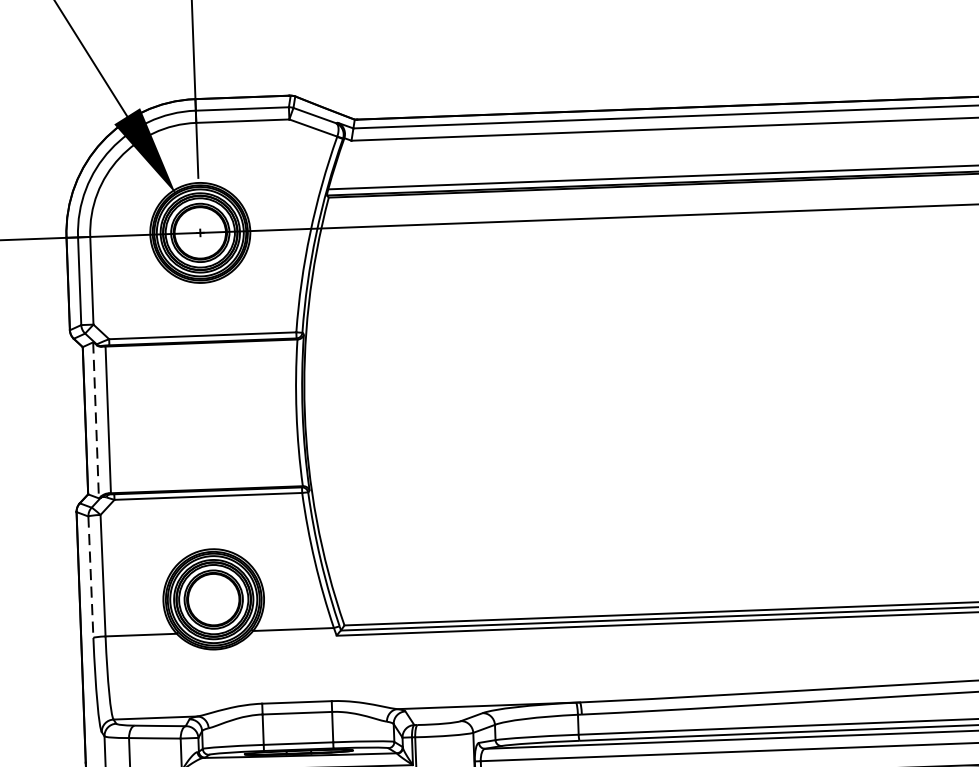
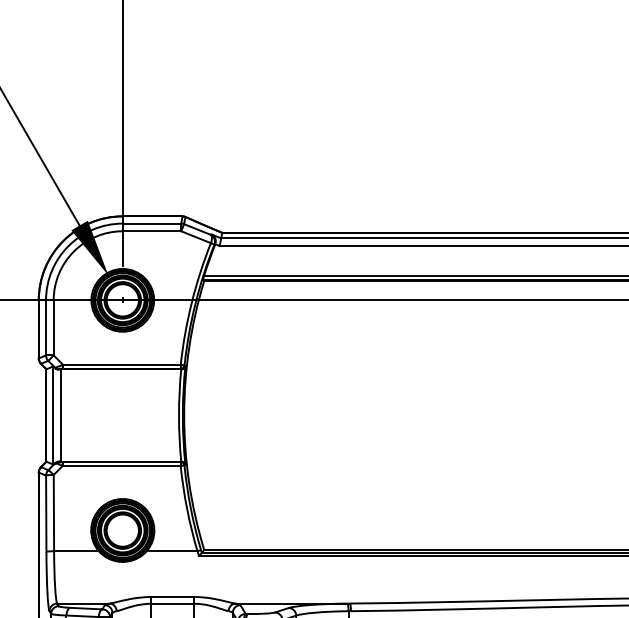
line: (96, 420) -> (53, 415), dashed -> solid
line: (91, 578) -> (46, 514), dashed -> solid

